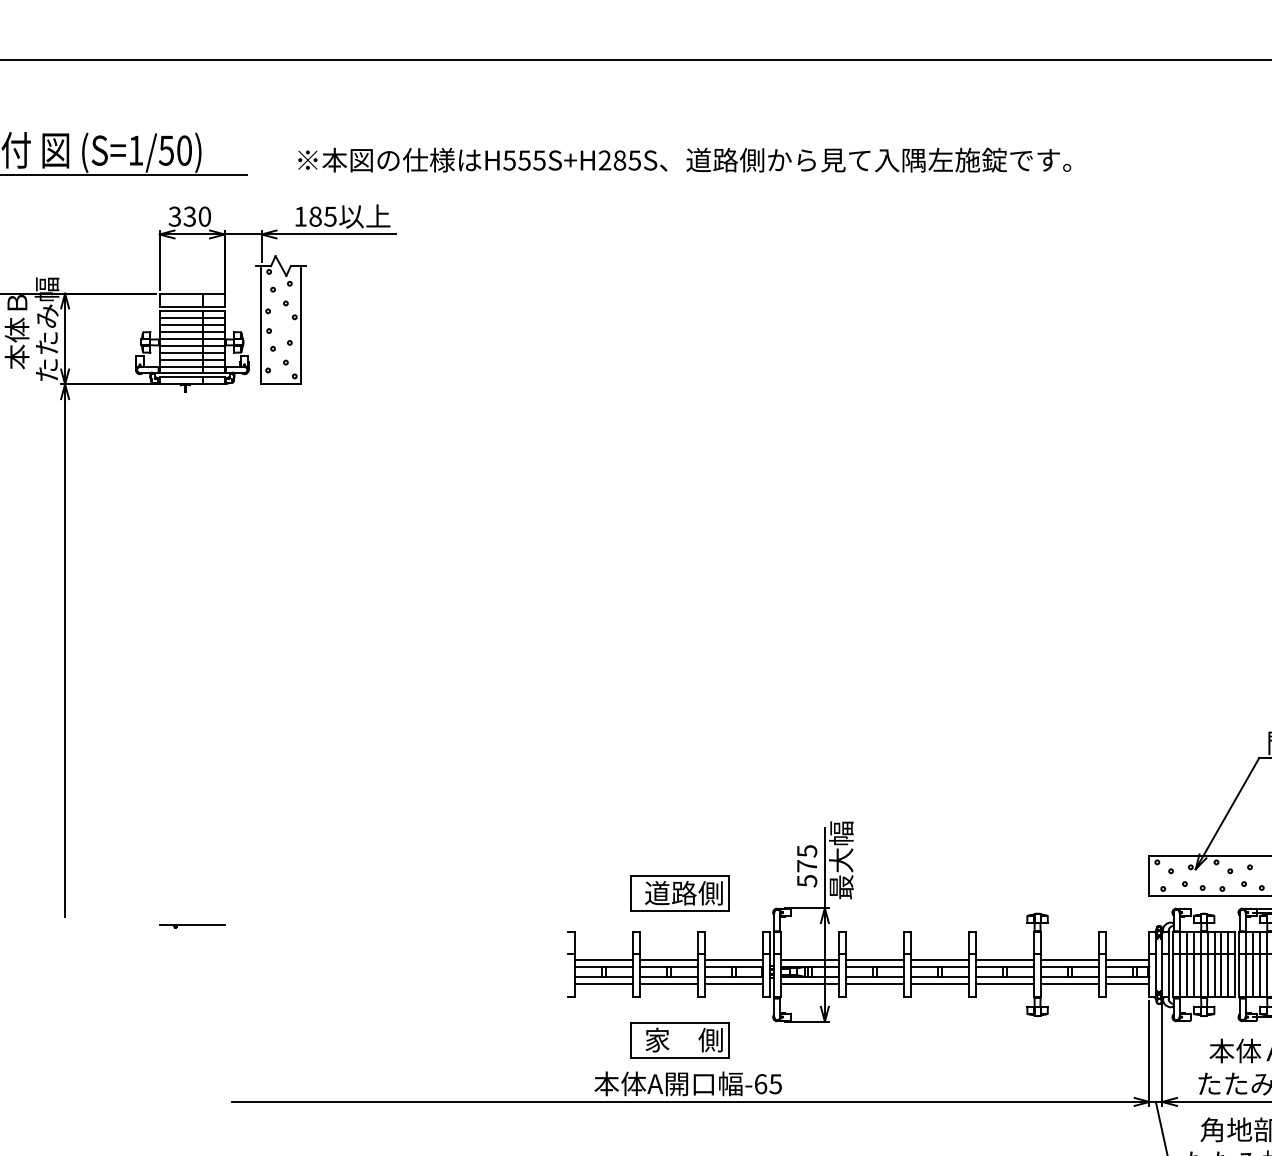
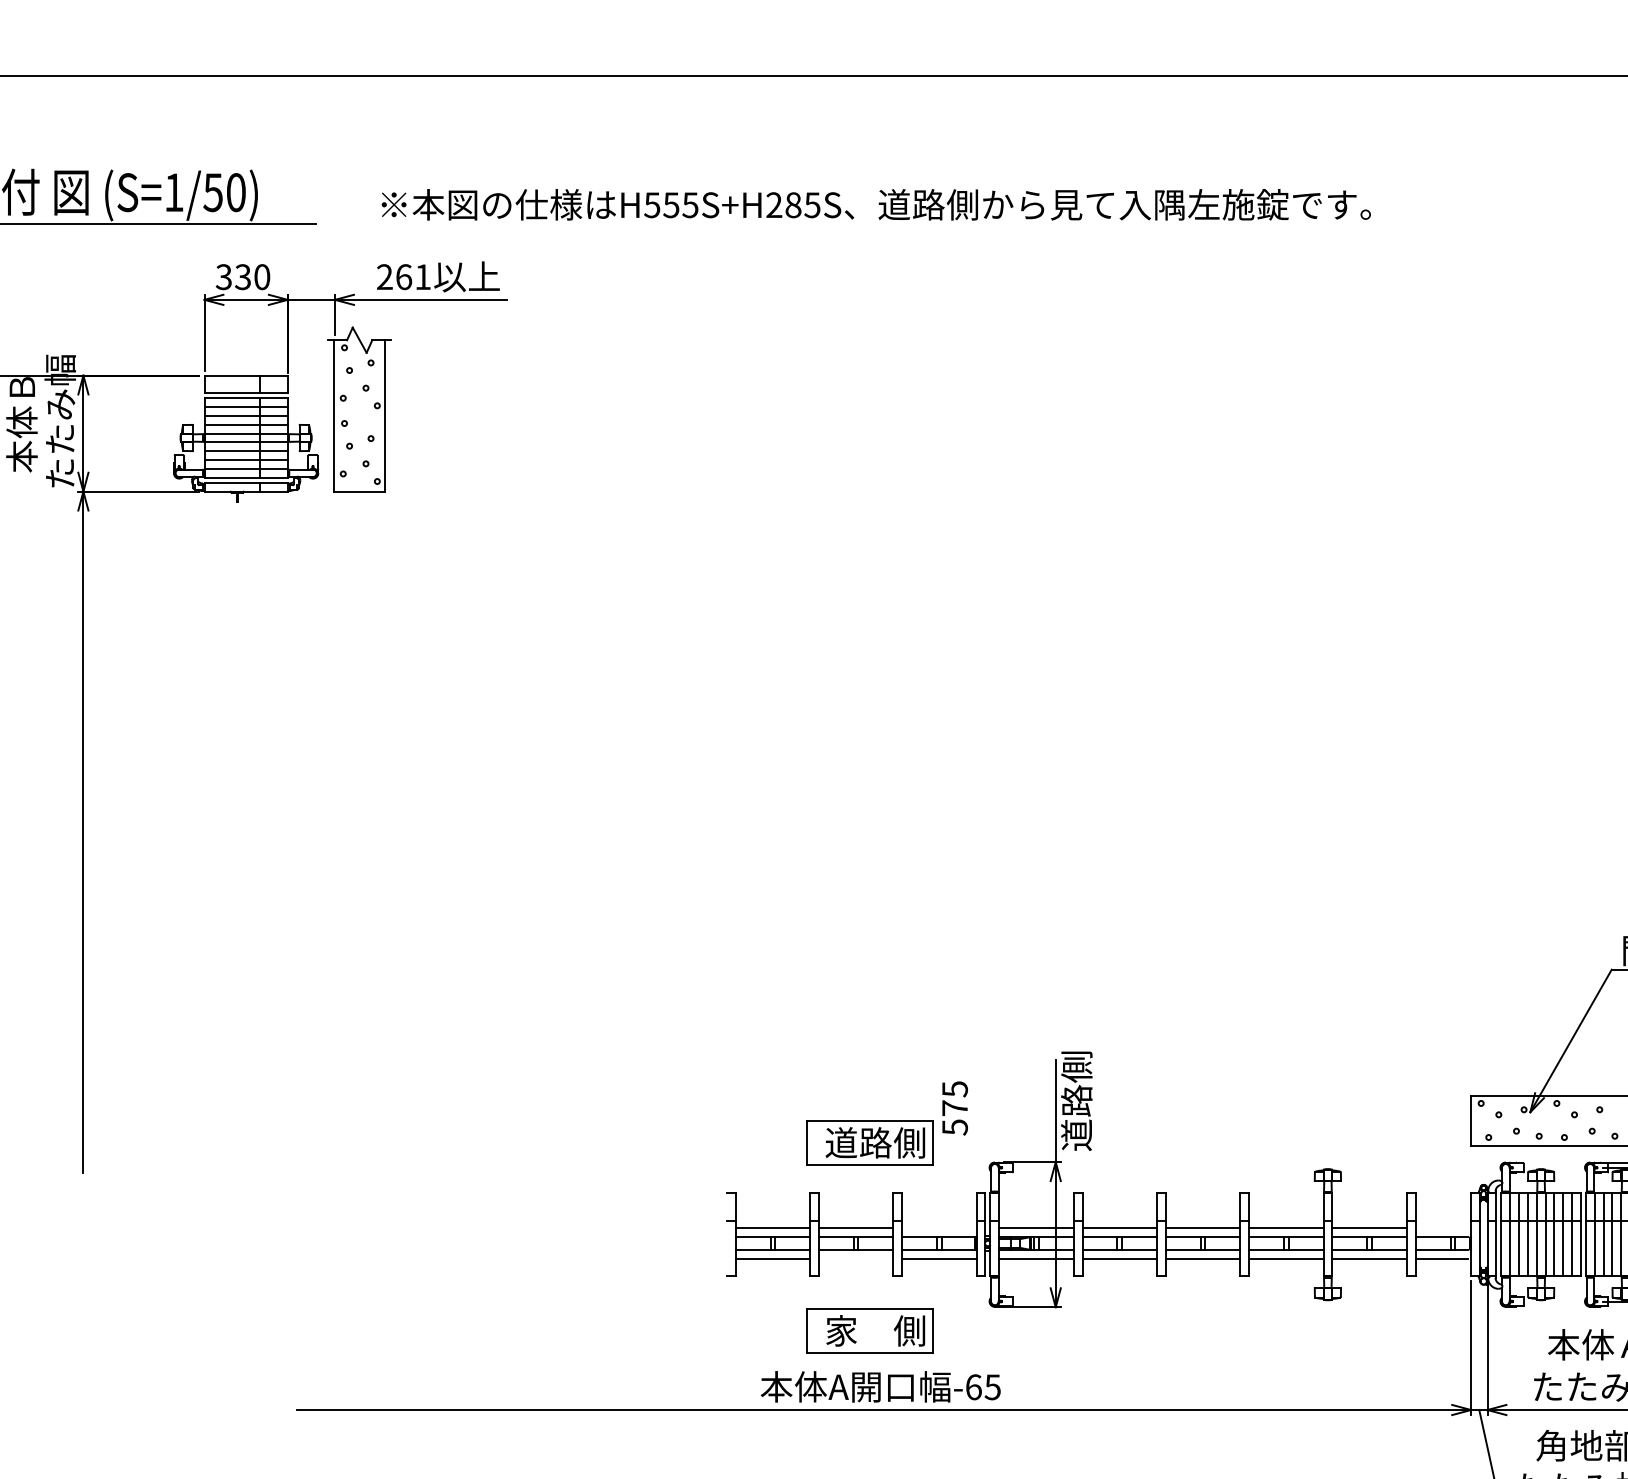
text: (315, 216) -> (403, 277), 185 -> 261
text: (841, 860) -> (1076, 1101), 最大幅 -> 道路側
text: (806, 866) -> (954, 1108), moved
part: (192, 926) -> (246, 1185), removed
line: (734, 960) -> (939, 1228), removed
line: (1126, 960) -> (1441, 1228), removed
line: (668, 983) -> (855, 1258), removed

